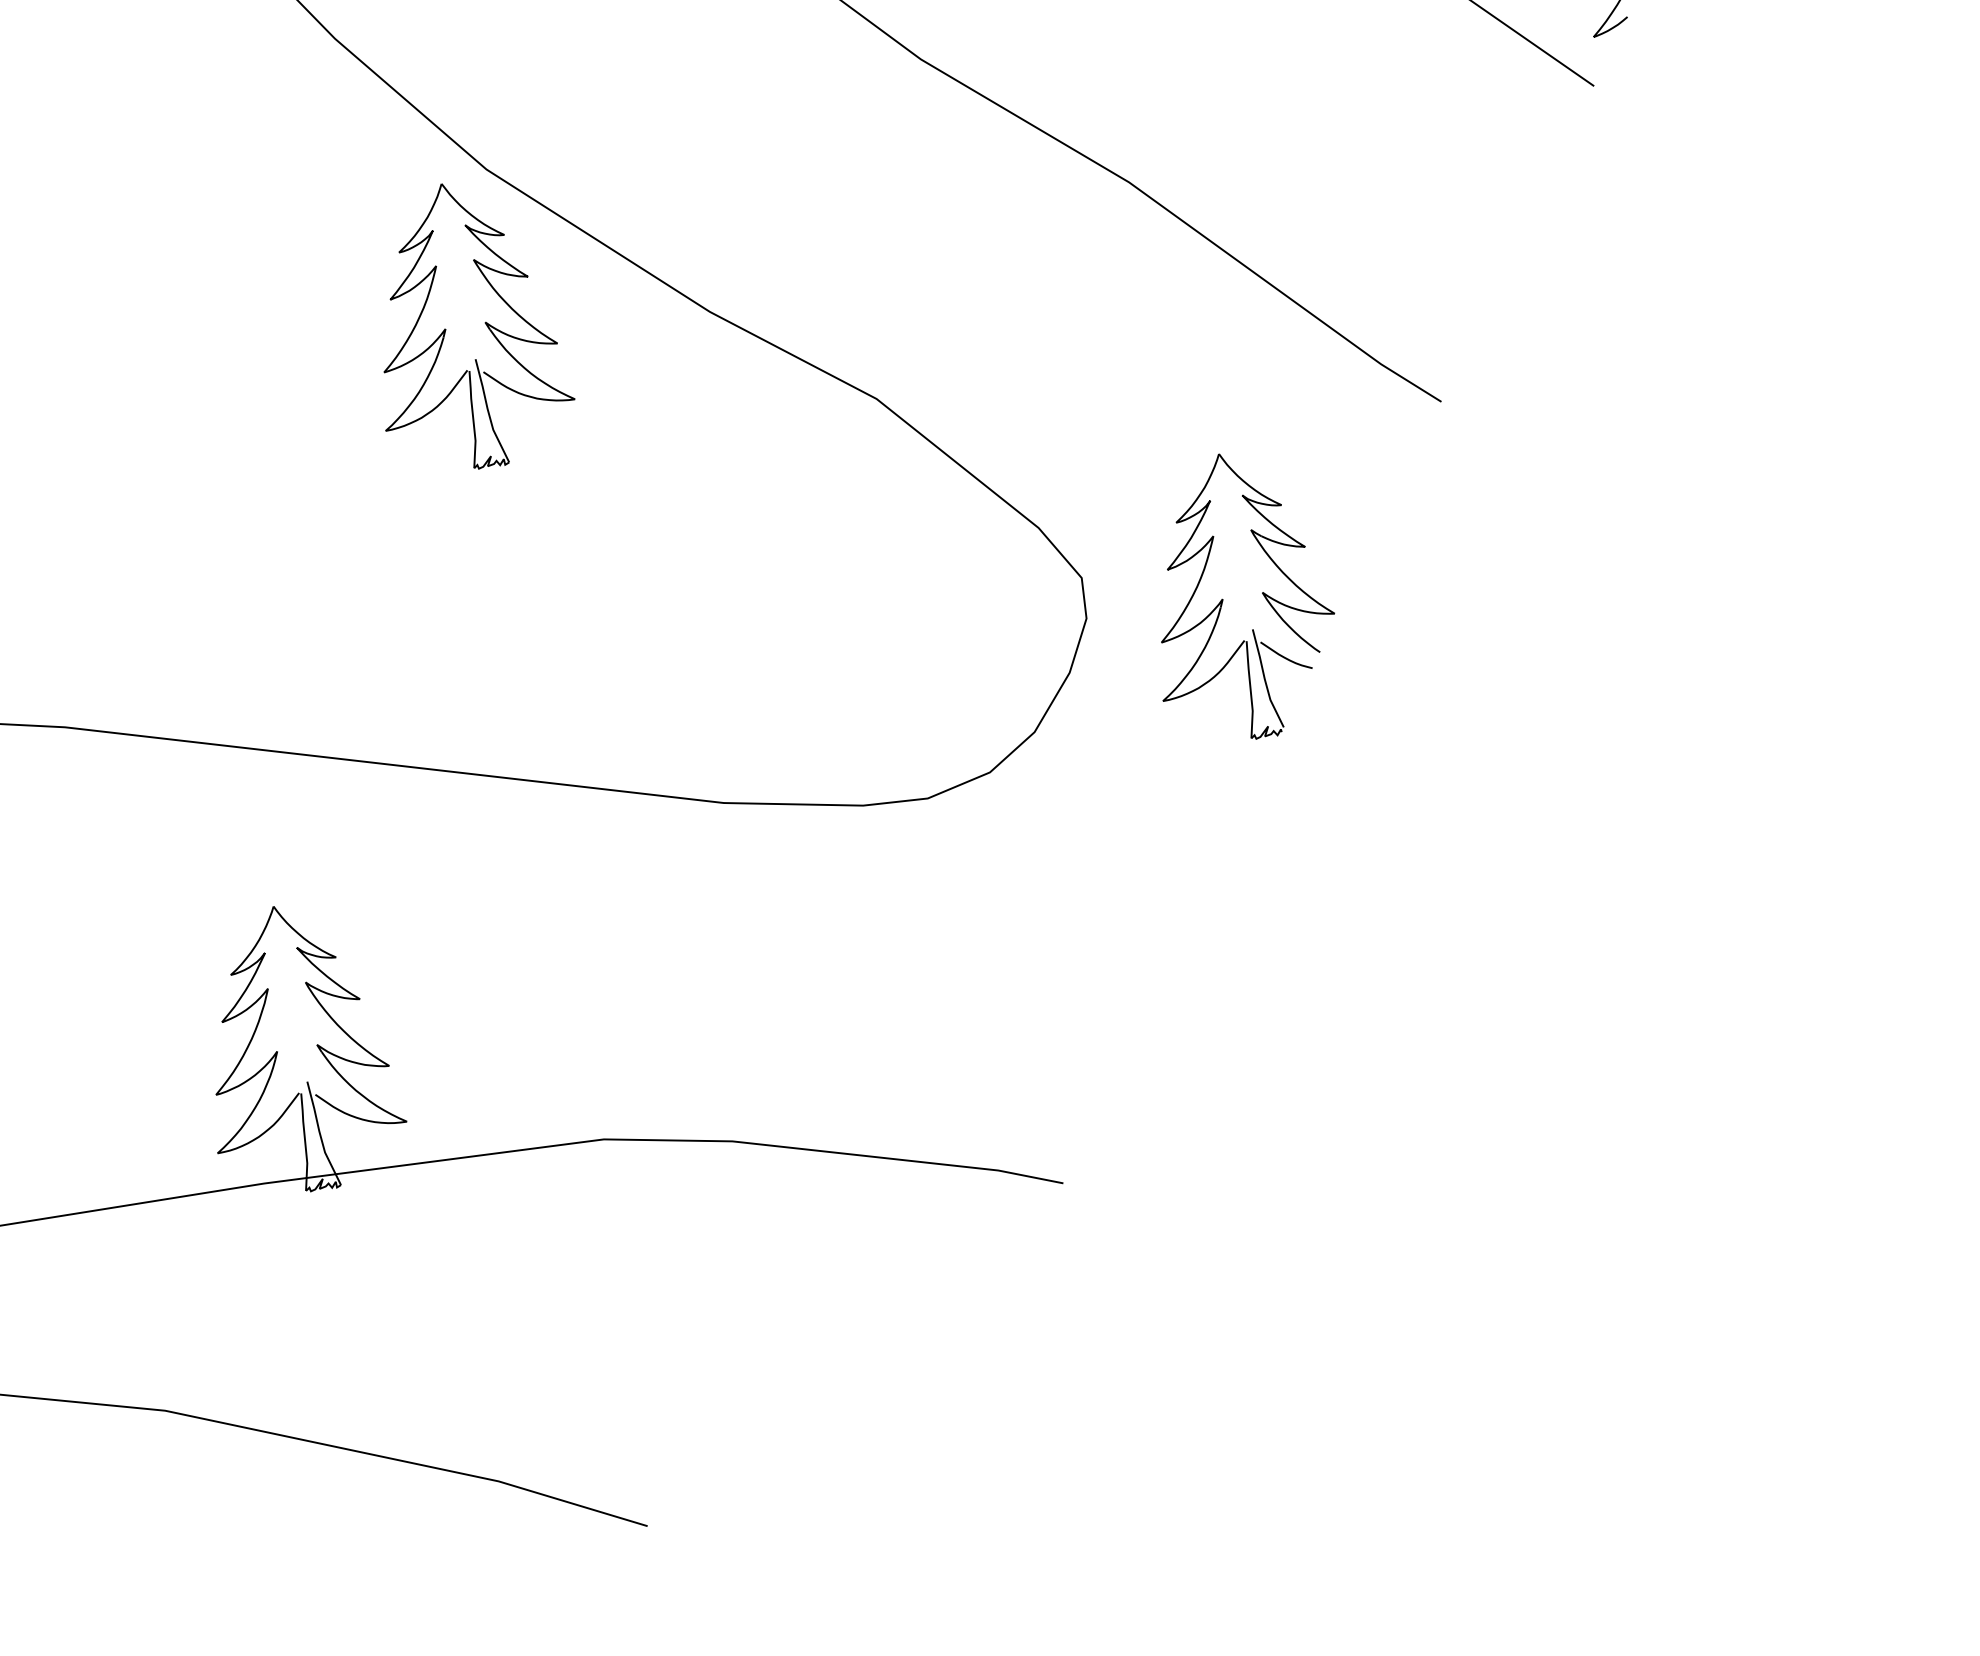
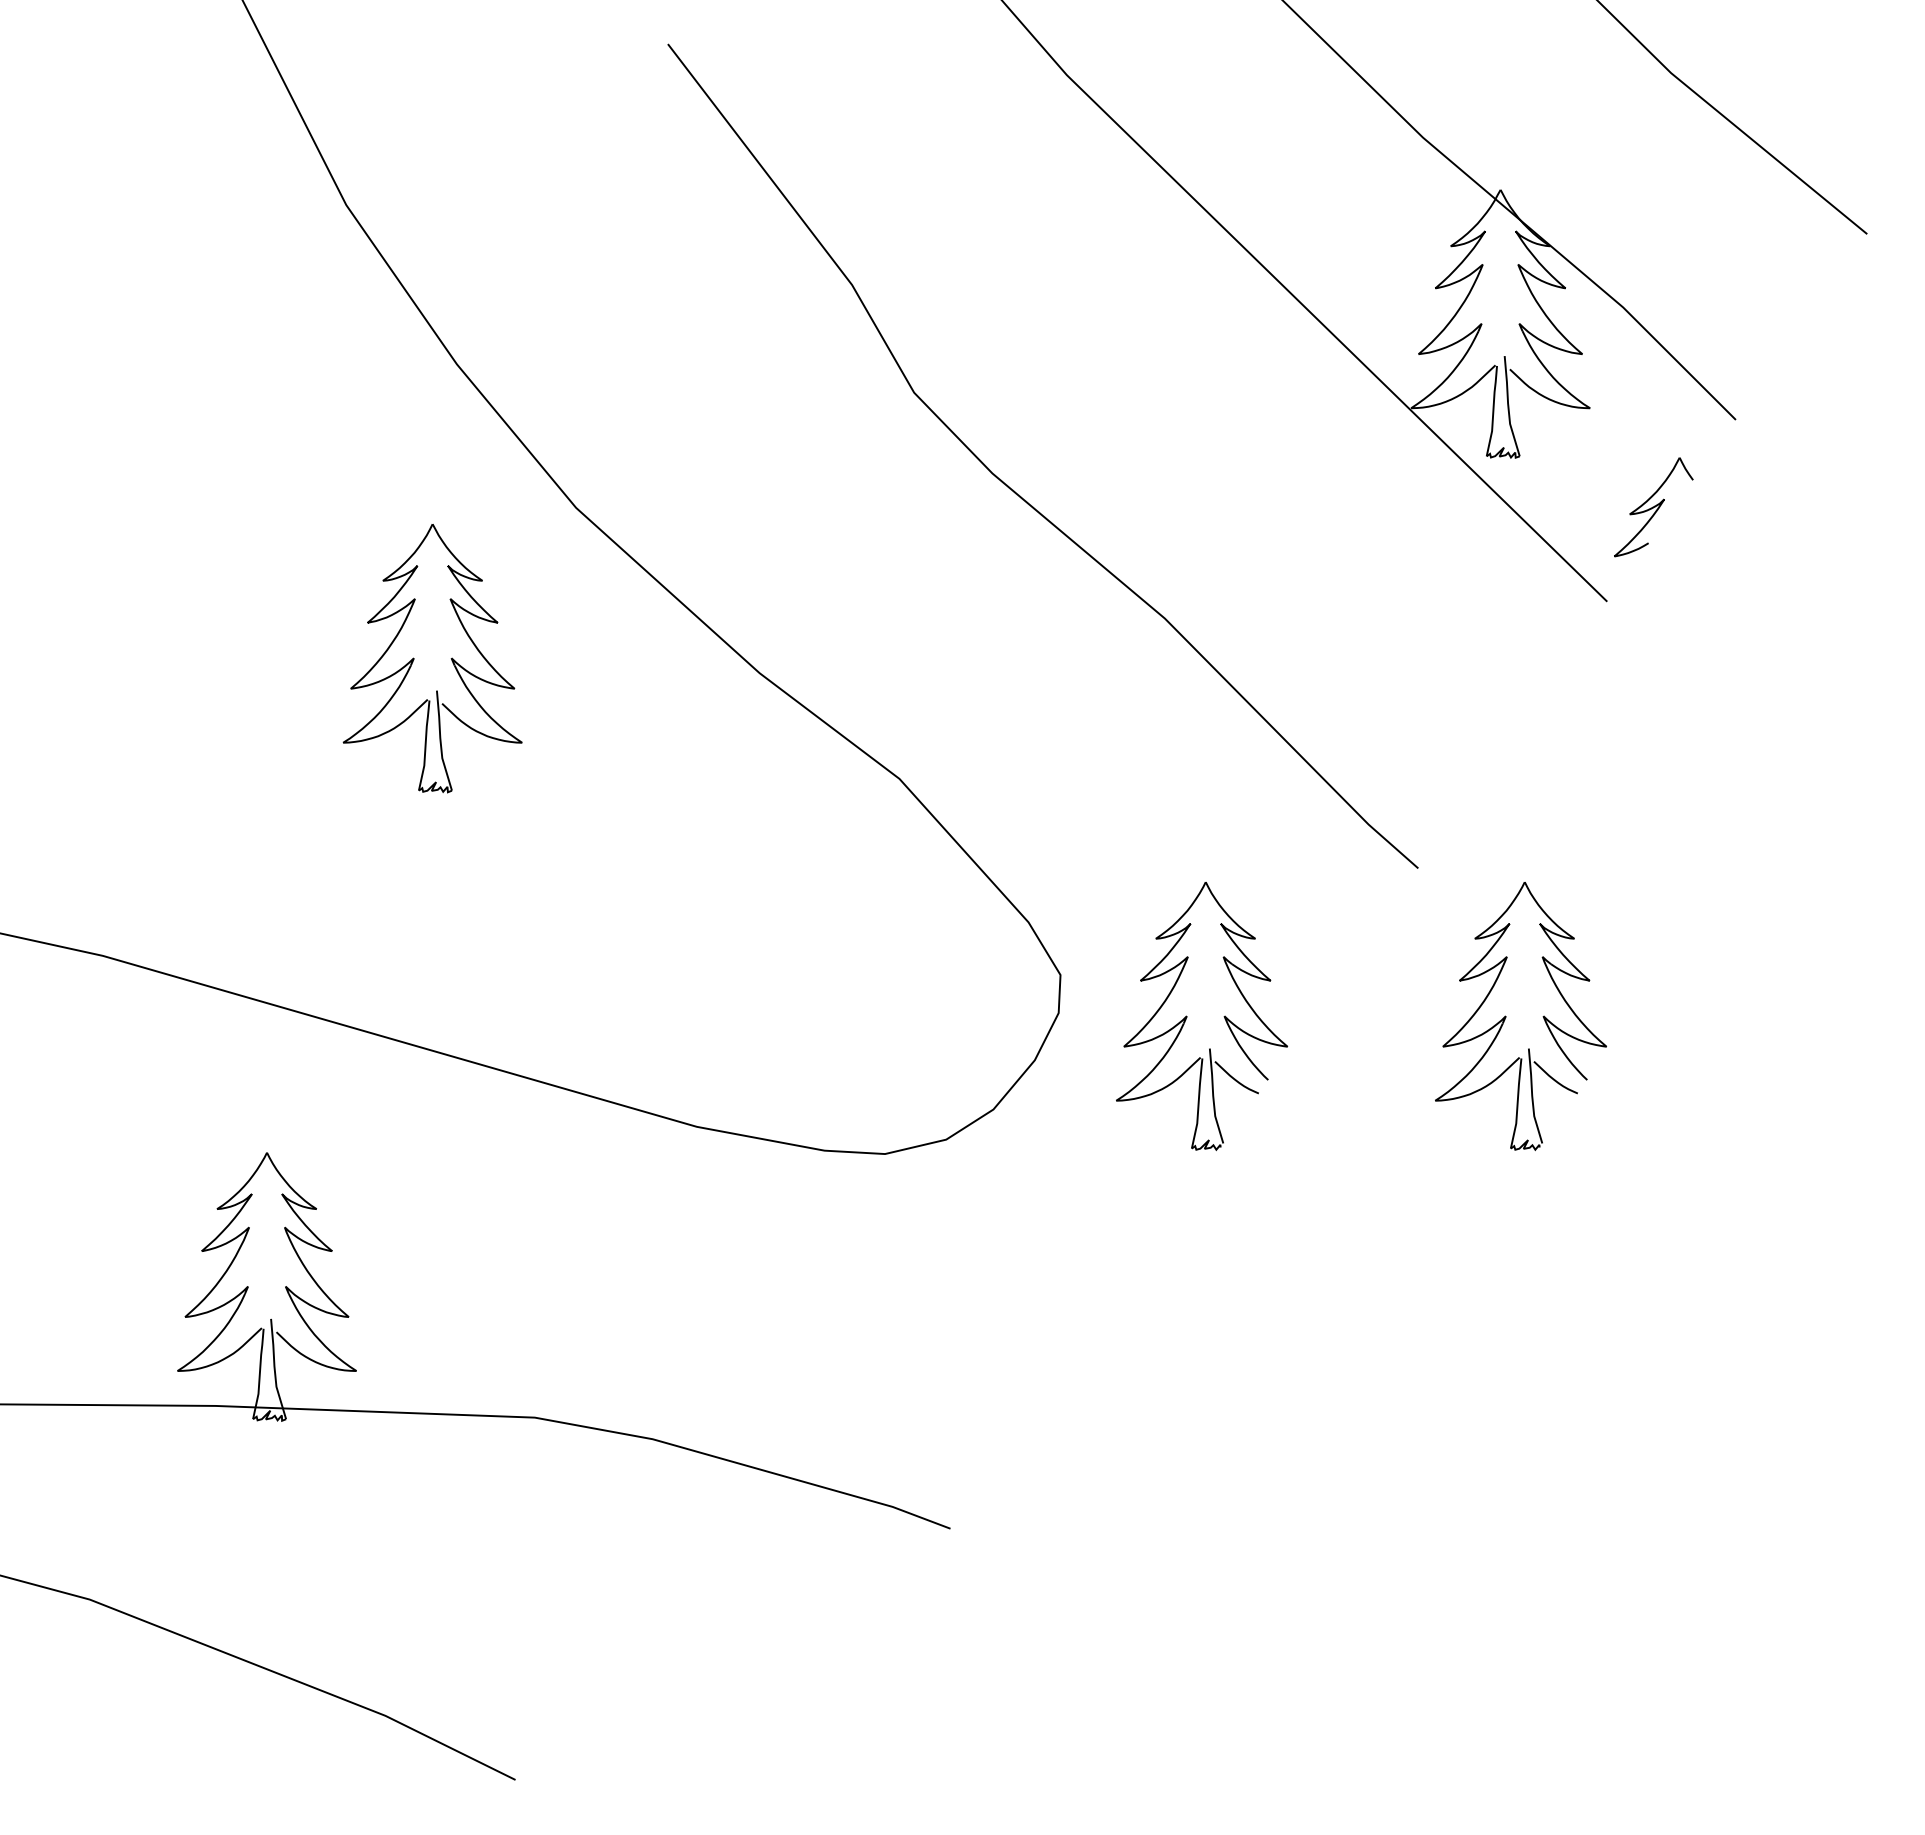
part: (446, 329) -> (414, 658), moved
part: (1560, 542) -> (1506, 1016), added

